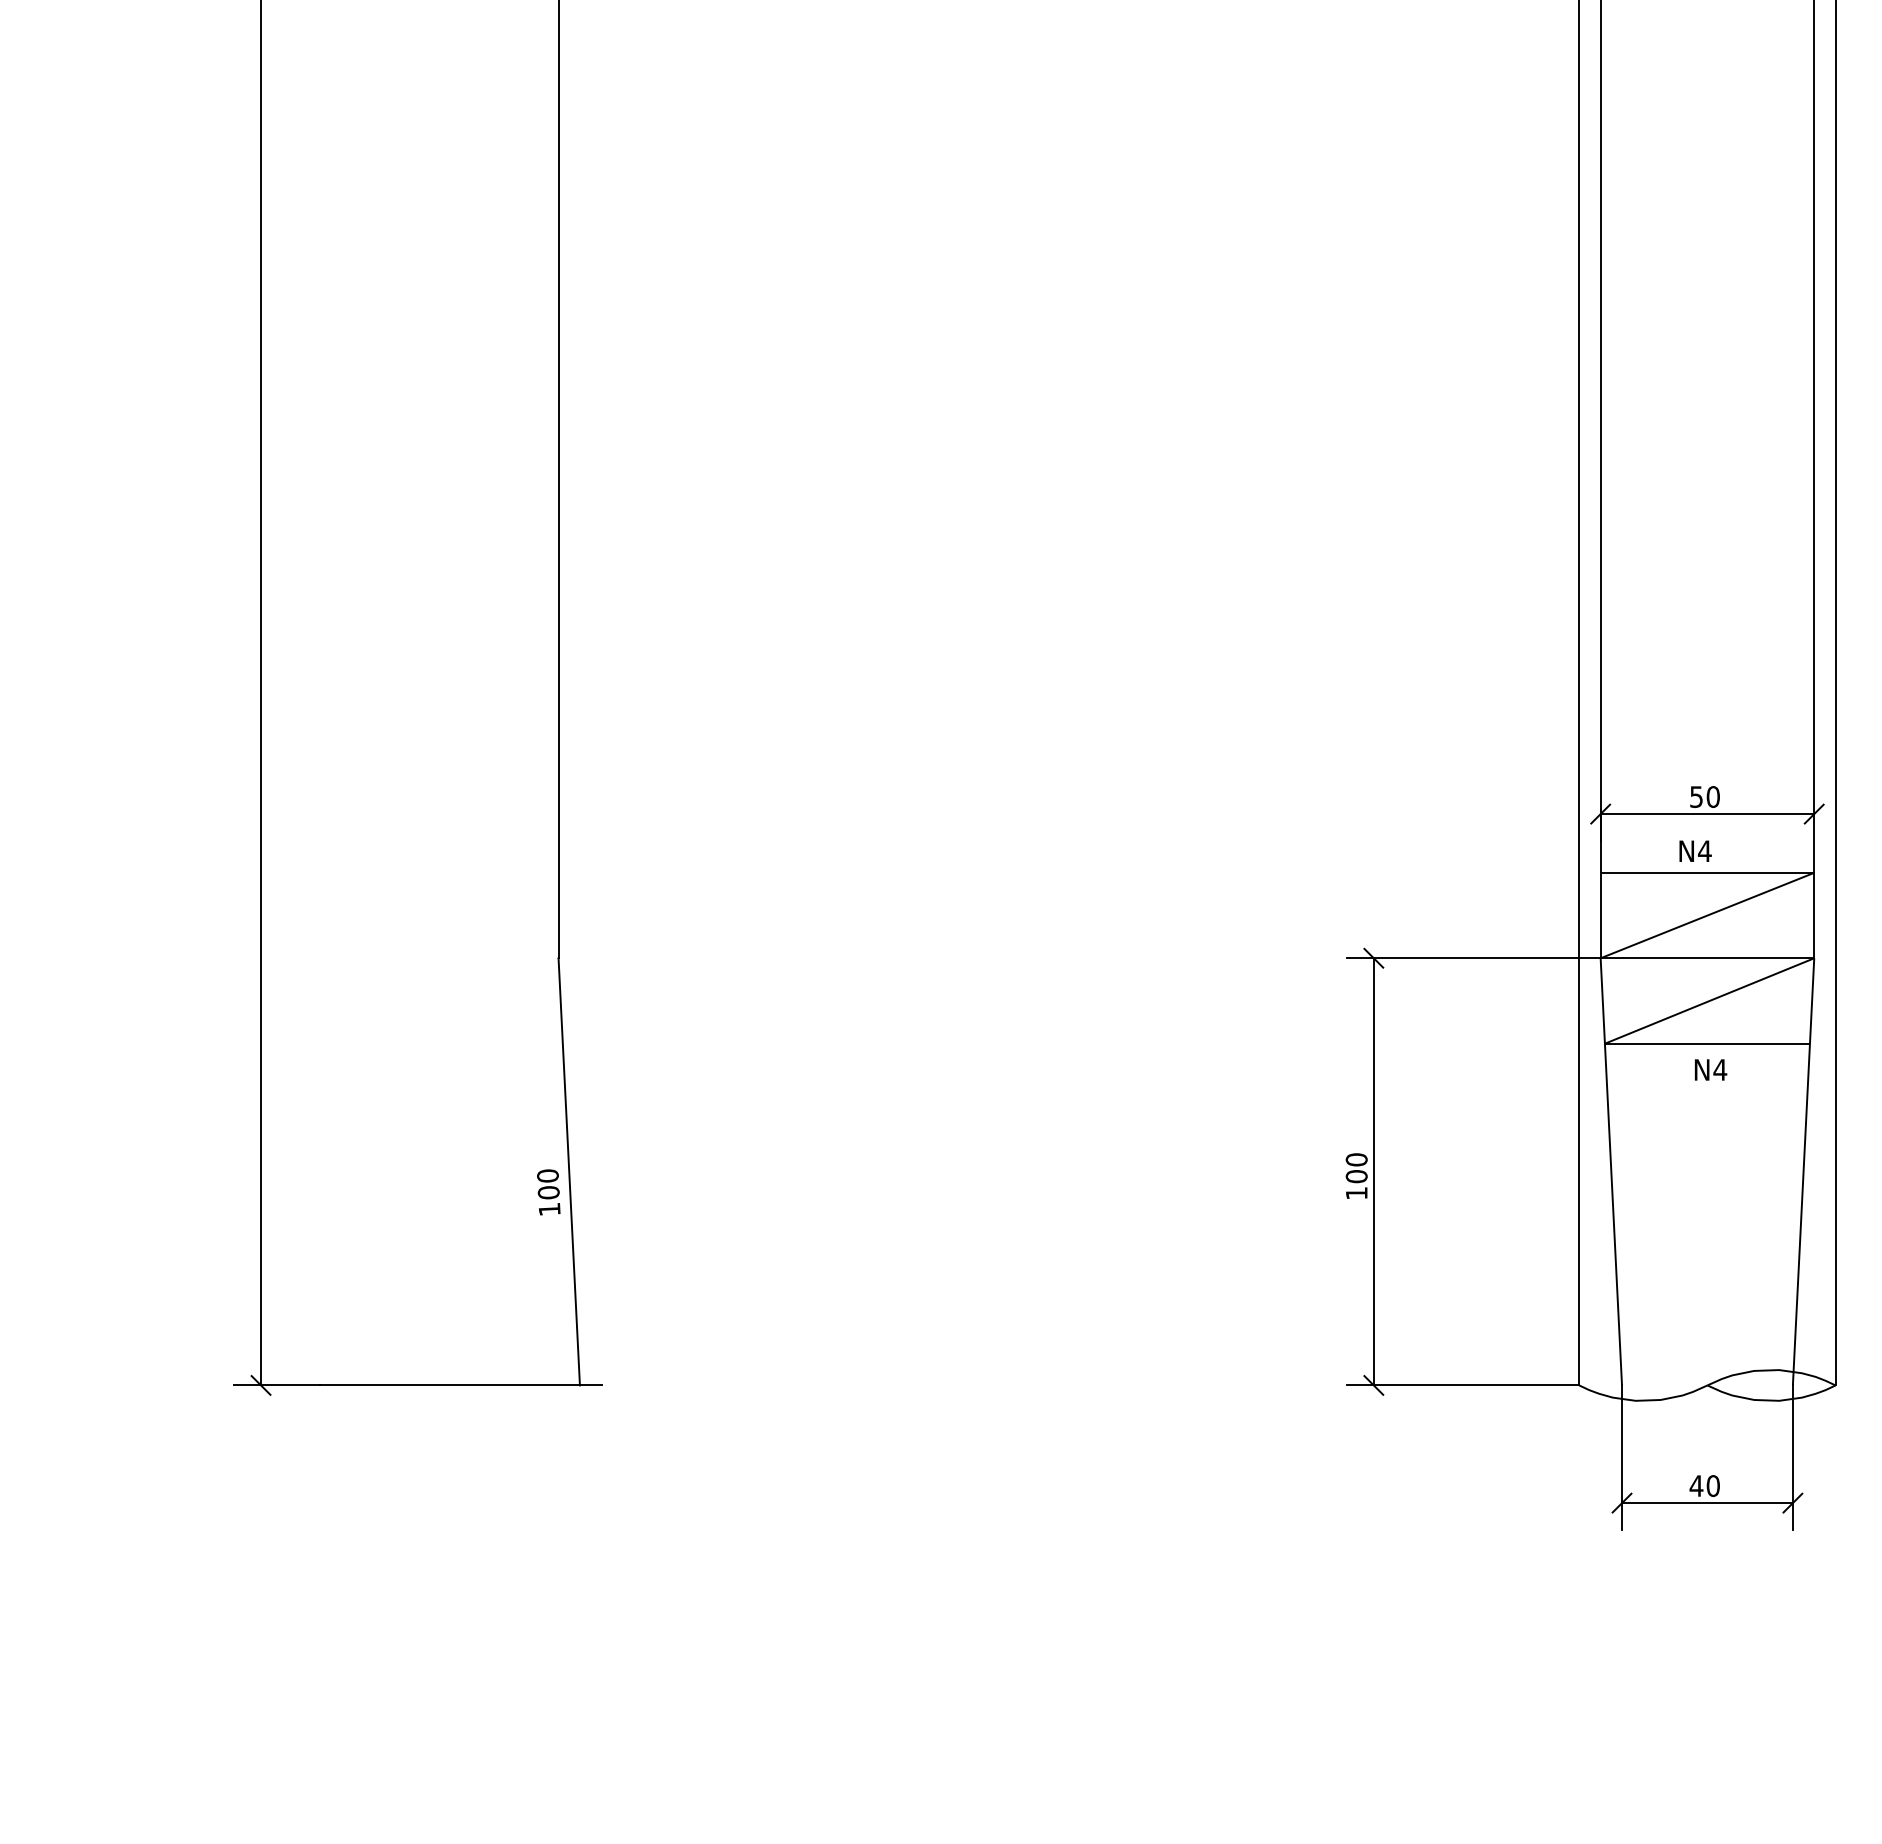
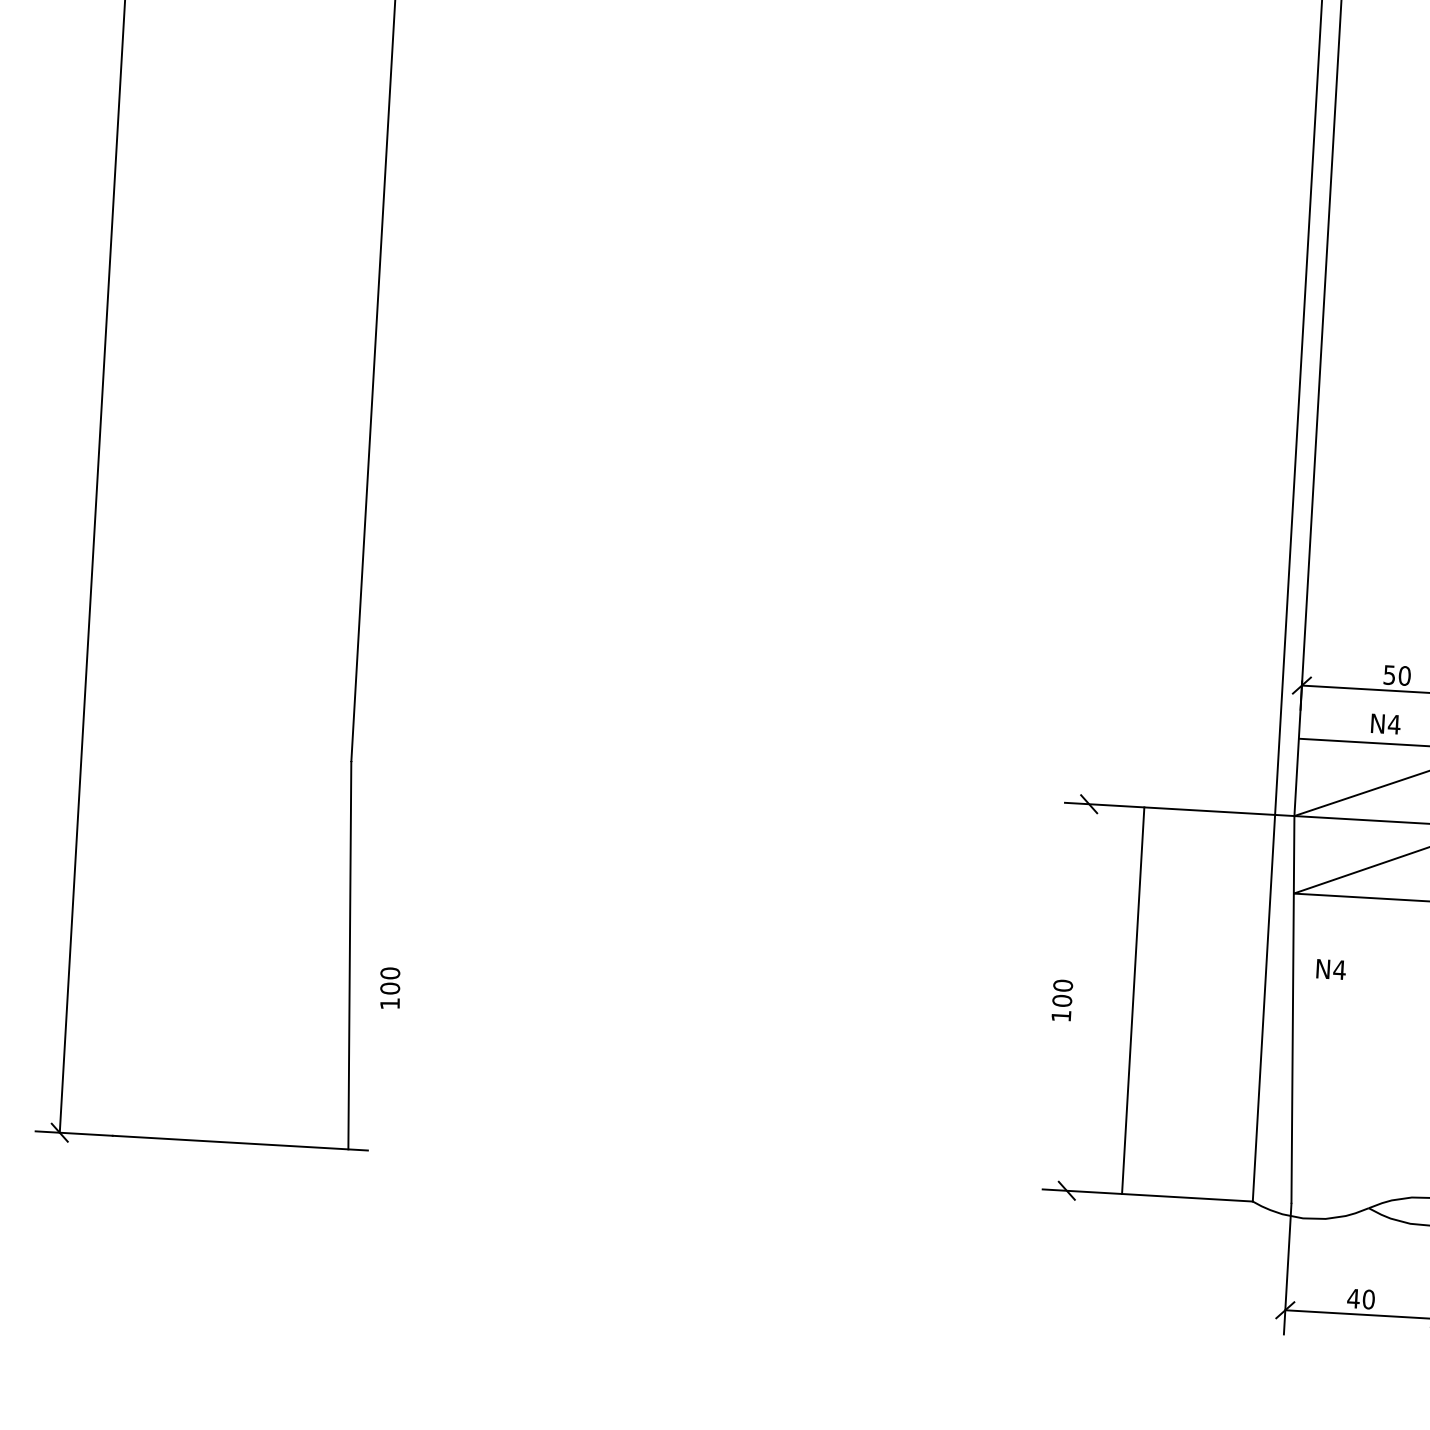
text: (1711, 1069) -> (1331, 969), moved
line: (1373, 1171) -> (1132, 1000), moved
text: (548, 1192) -> (389, 988), moved

